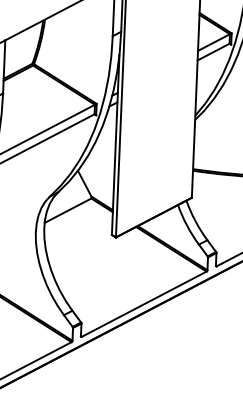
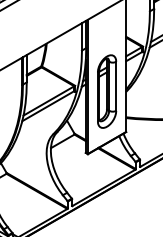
part: (158, 117) -> (107, 91), added

